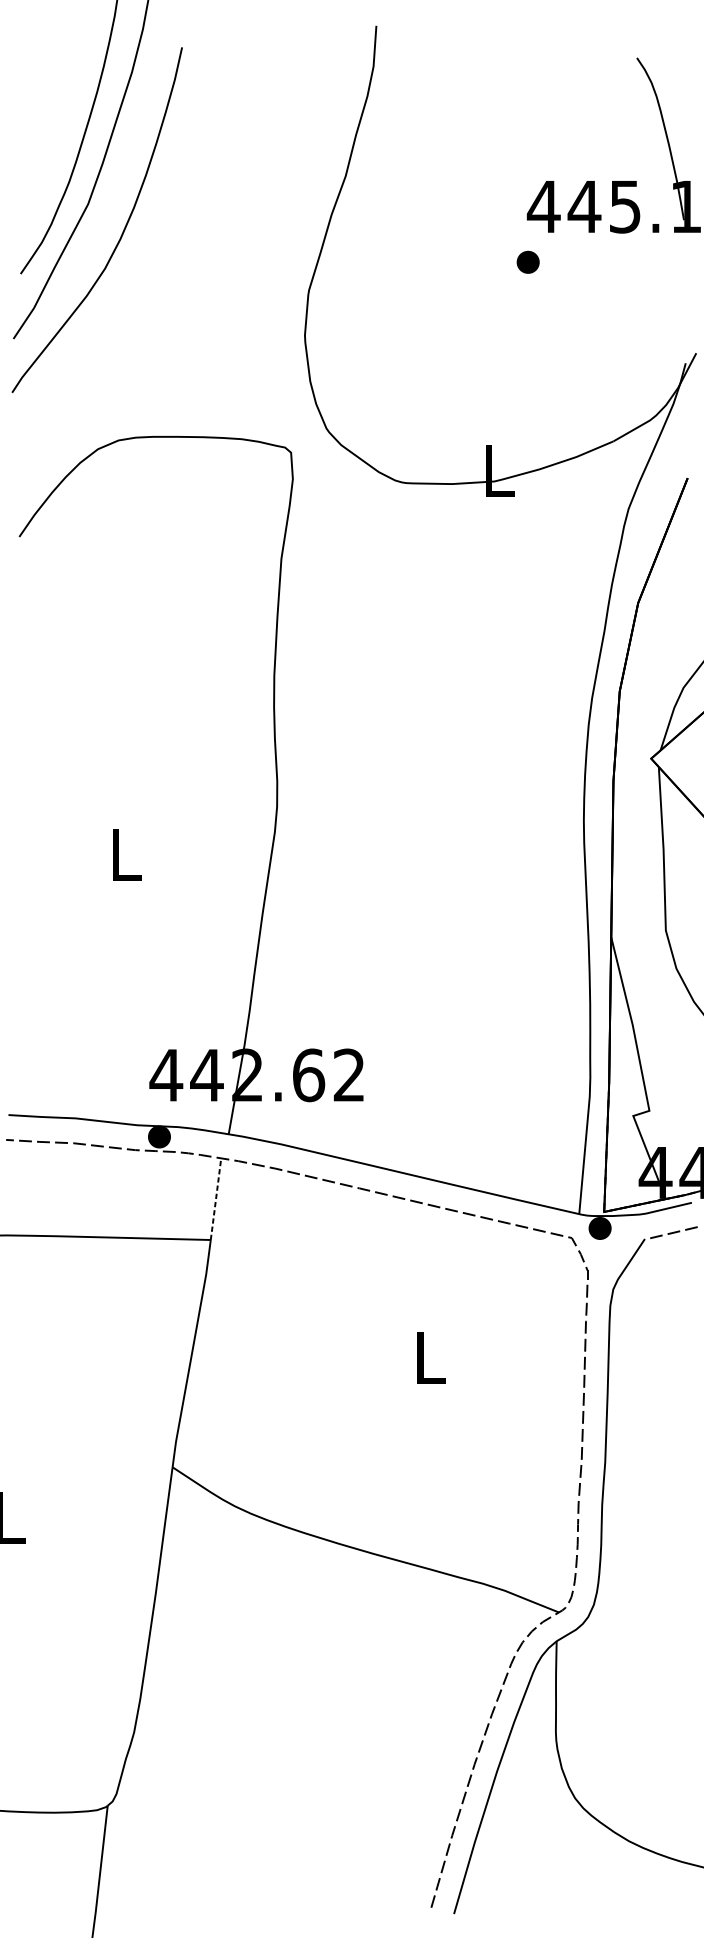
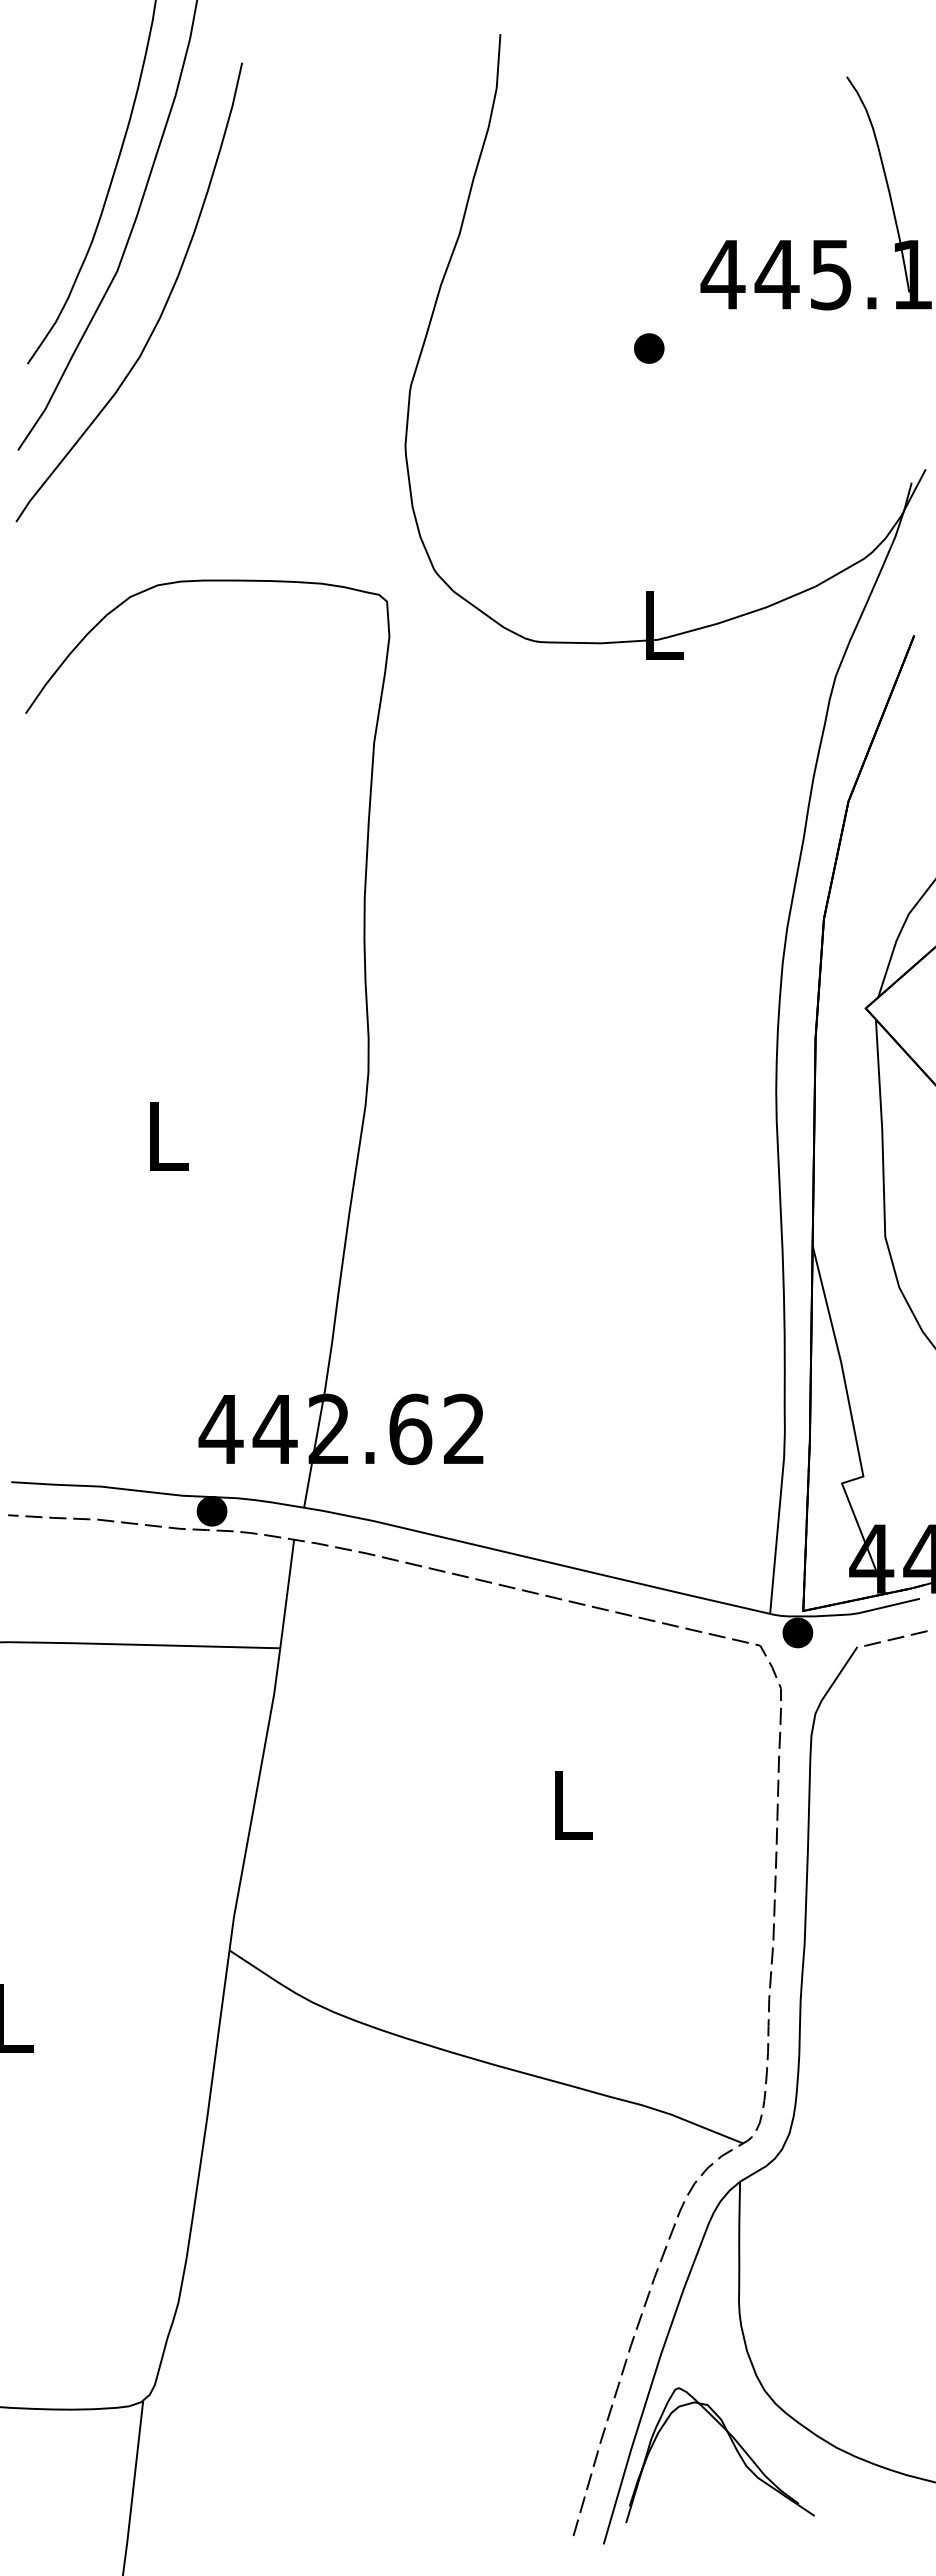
part: (528, 262) -> (649, 348), moved
line: (216, 1198) -> (287, 1593), dashed -> solid
part: (552, 1841) -> (734, 2447), added

